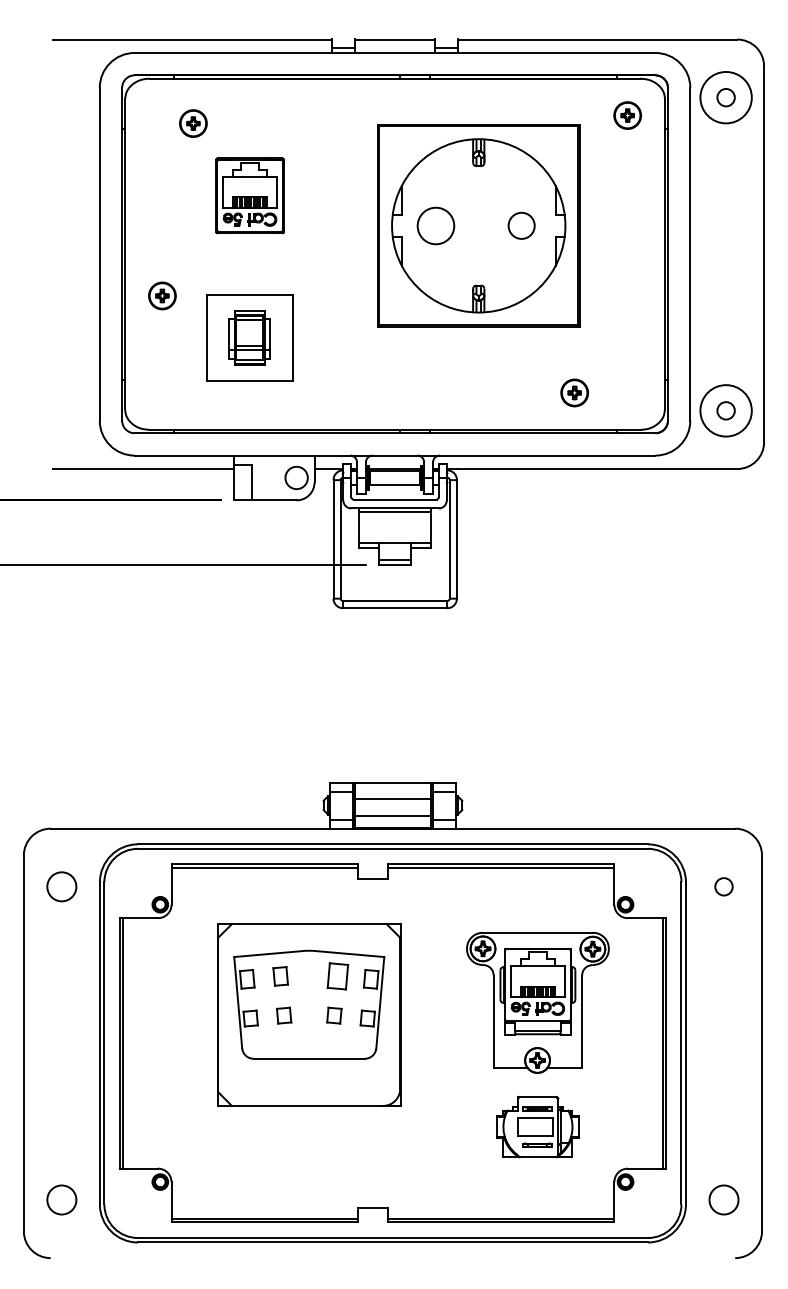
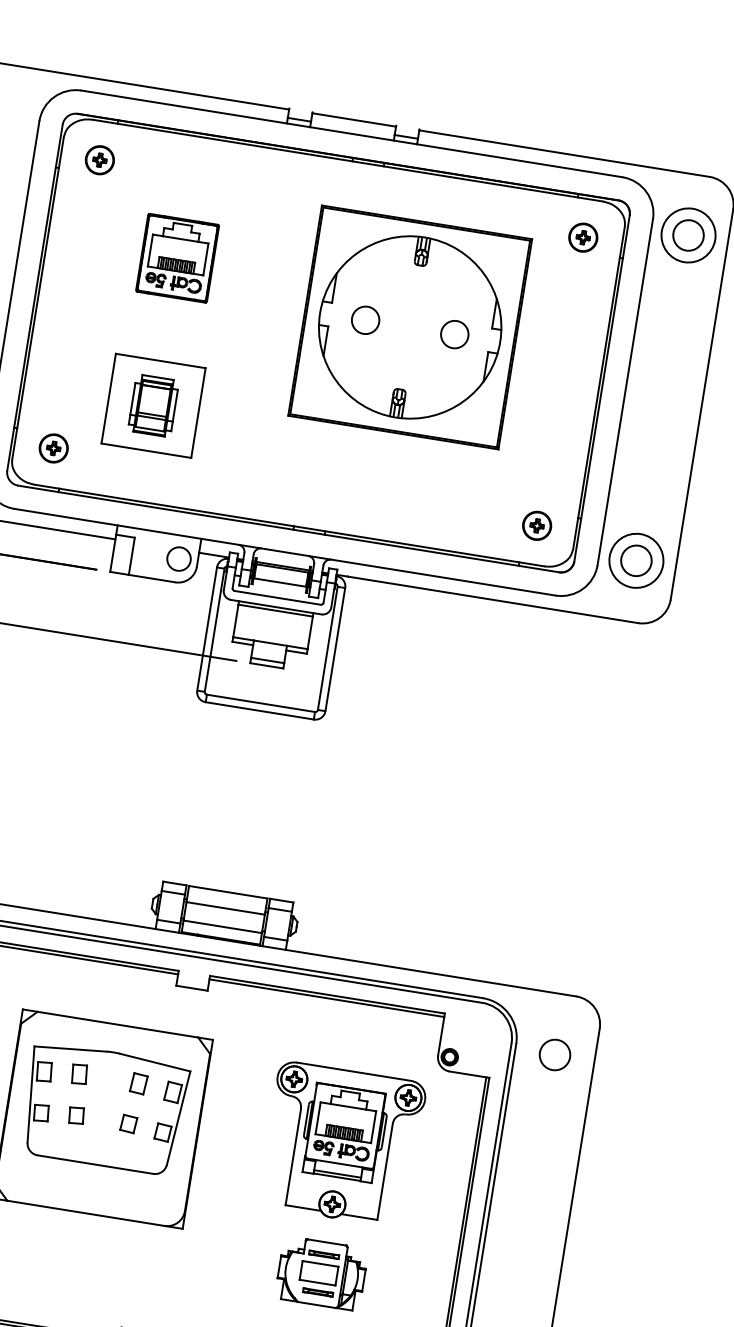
circle: (725, 97) -> (687, 235), size x1.67
part: (193, 123) -> (100, 160), moved
circle: (435, 225) -> (365, 319), size x0.71
part: (162, 295) -> (53, 447), moved
part: (574, 392) -> (537, 525), moved
circle: (725, 410) -> (635, 560), size x1.67
circle: (723, 886) -> (554, 1054), size x1.67
part: (337, 976) -> (138, 1083), size x0.71

